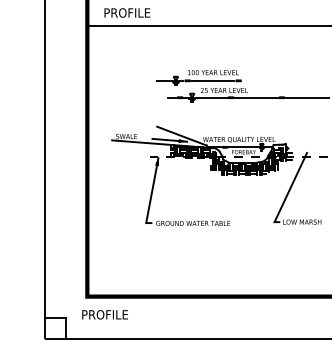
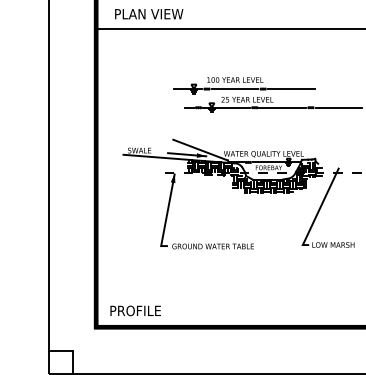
text: (139, 12) -> (153, 13), PROFILE -> PLAN VIEW
line: (263, 80) -> (290, 88), added
text: (104, 314) -> (134, 310), moved

